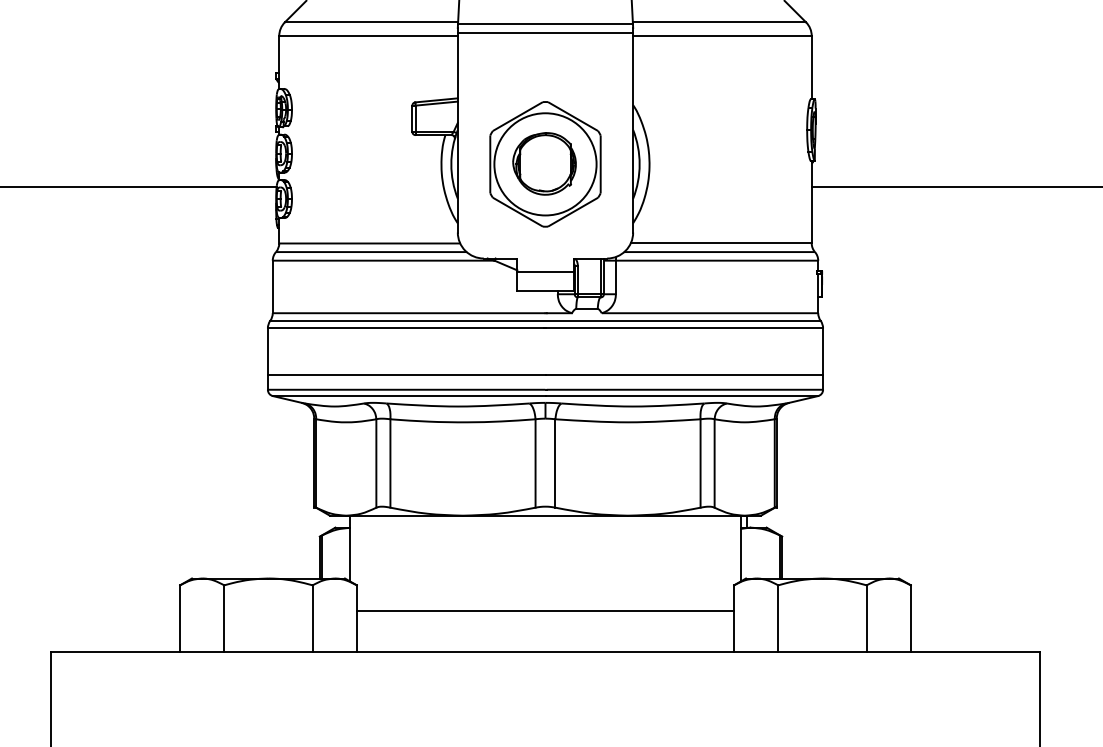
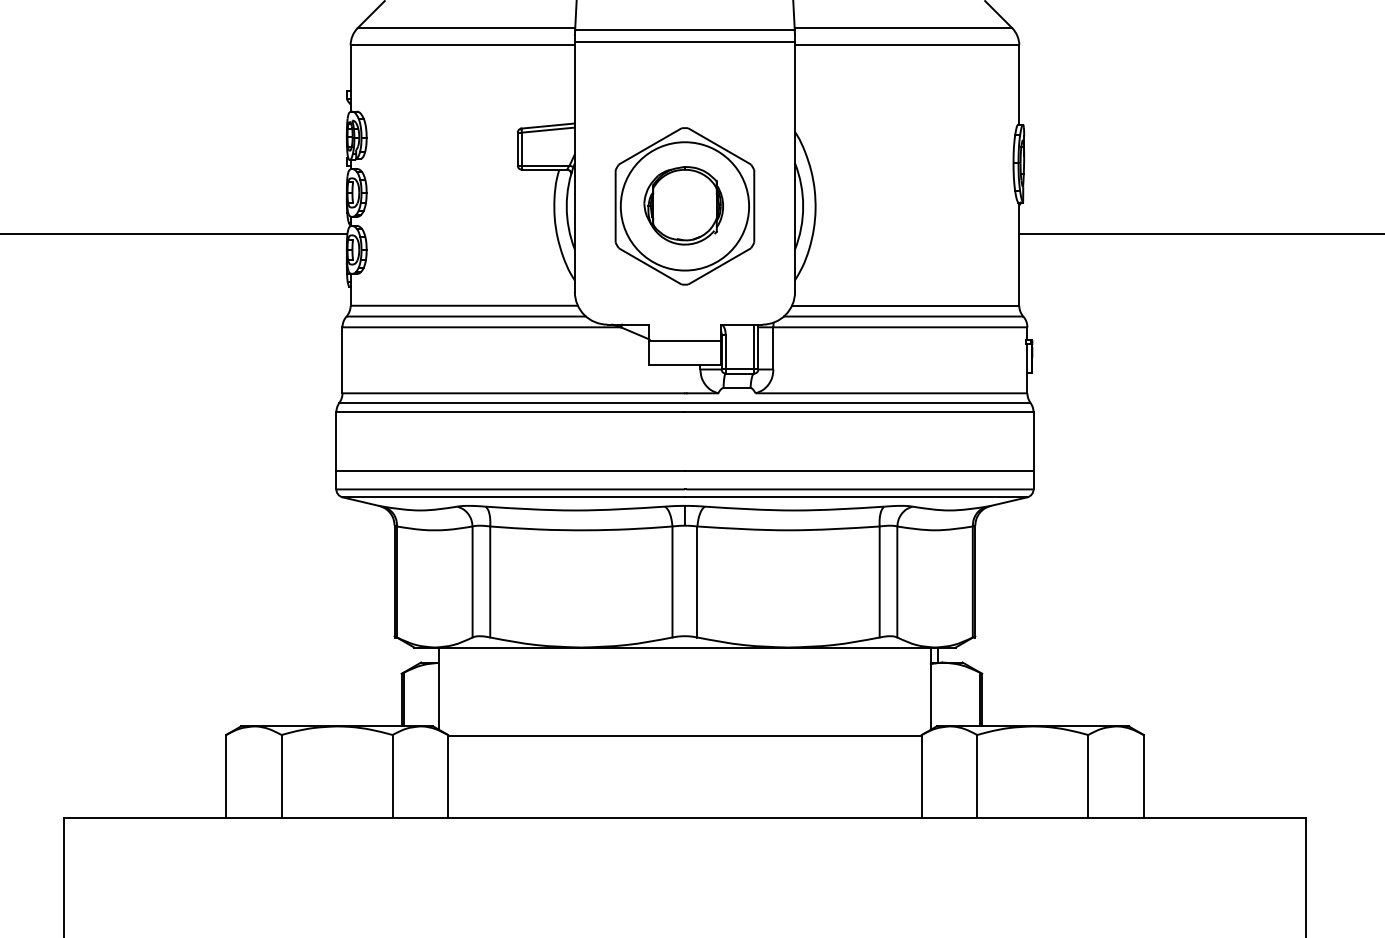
line: (545, 610) -> (684, 735), moved

